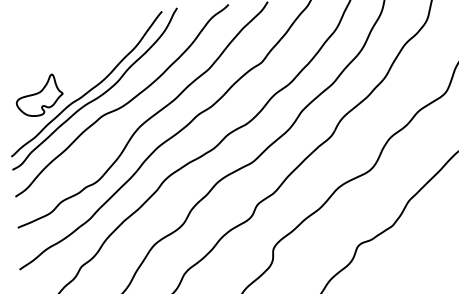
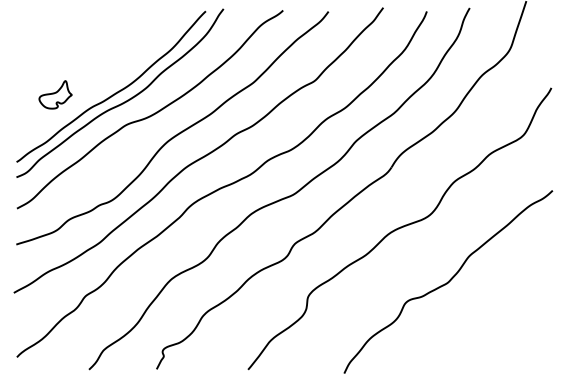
part: (39, 95) -> (55, 94), size x0.6

